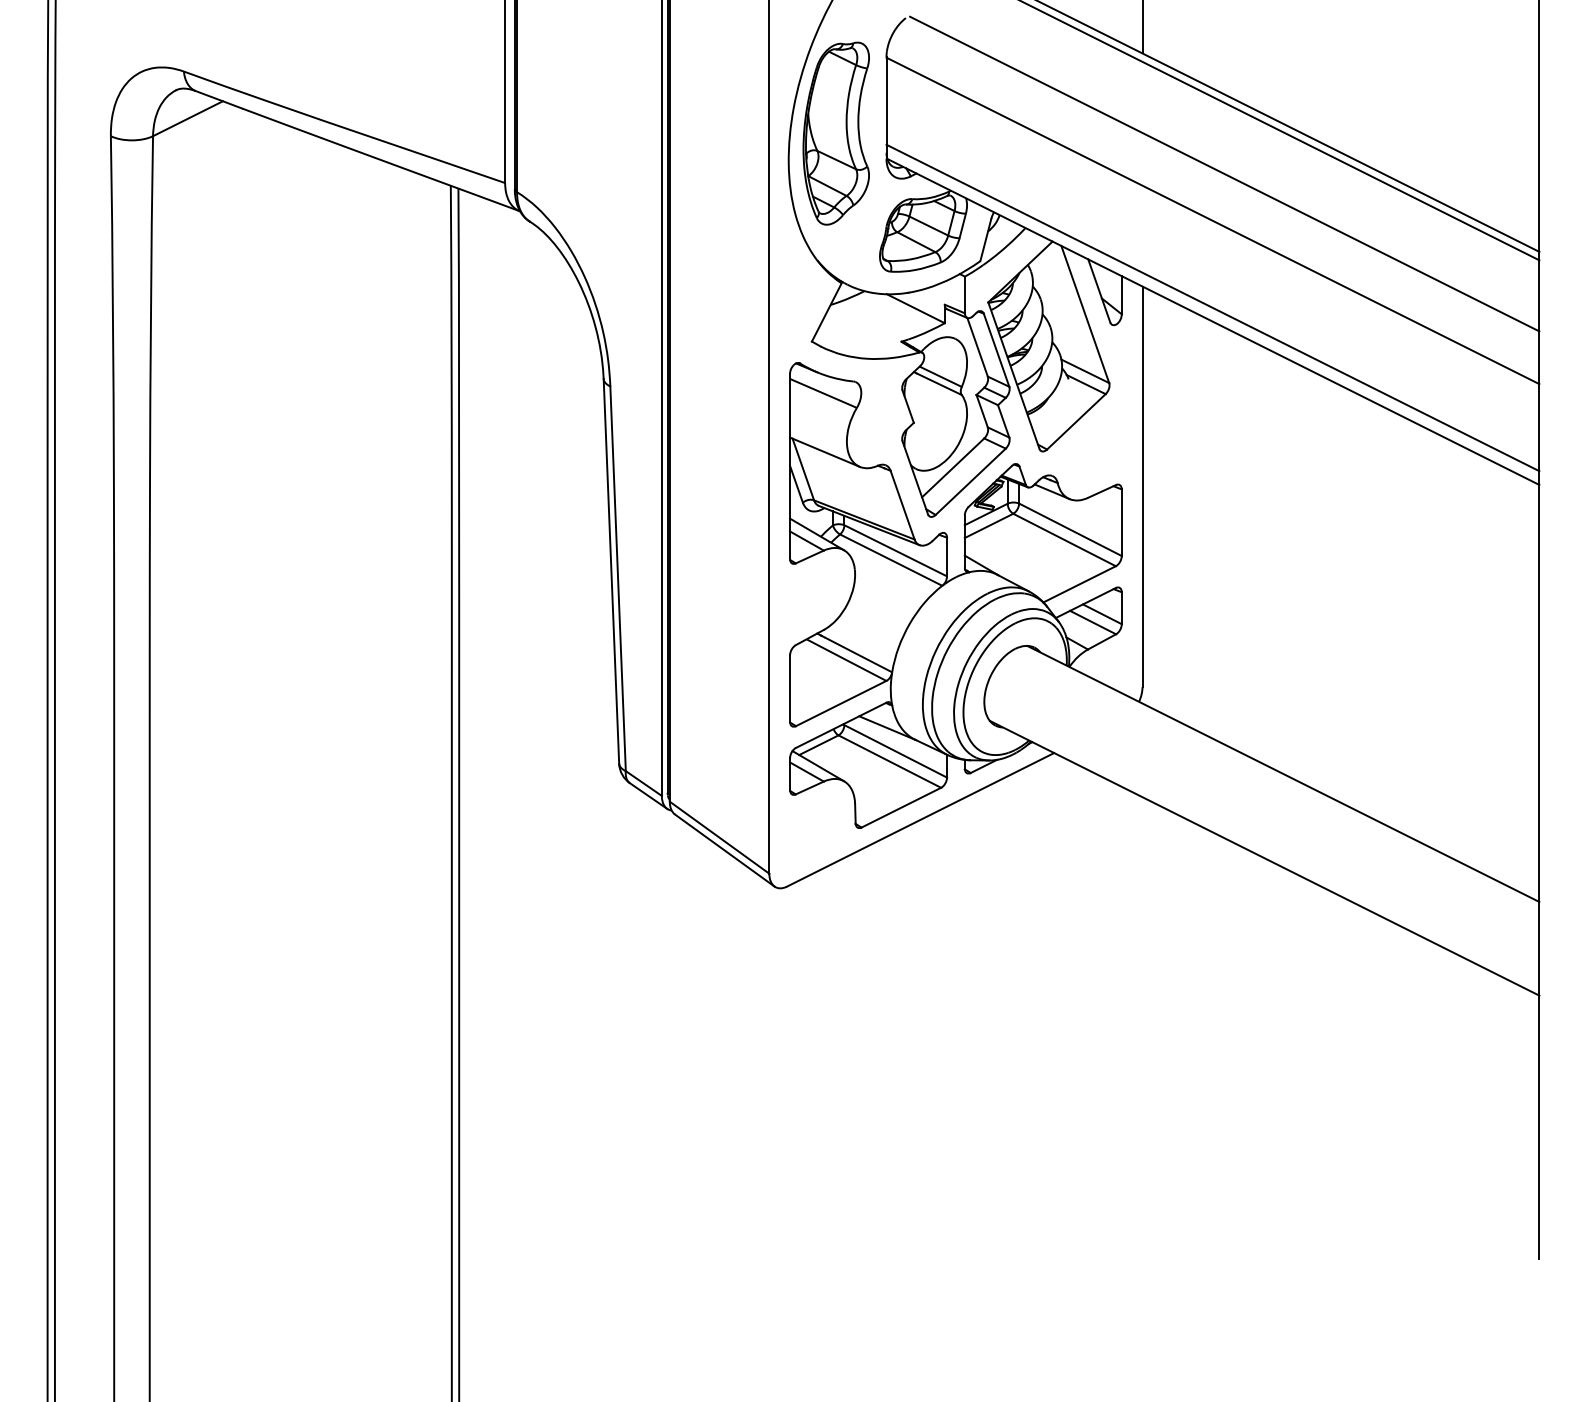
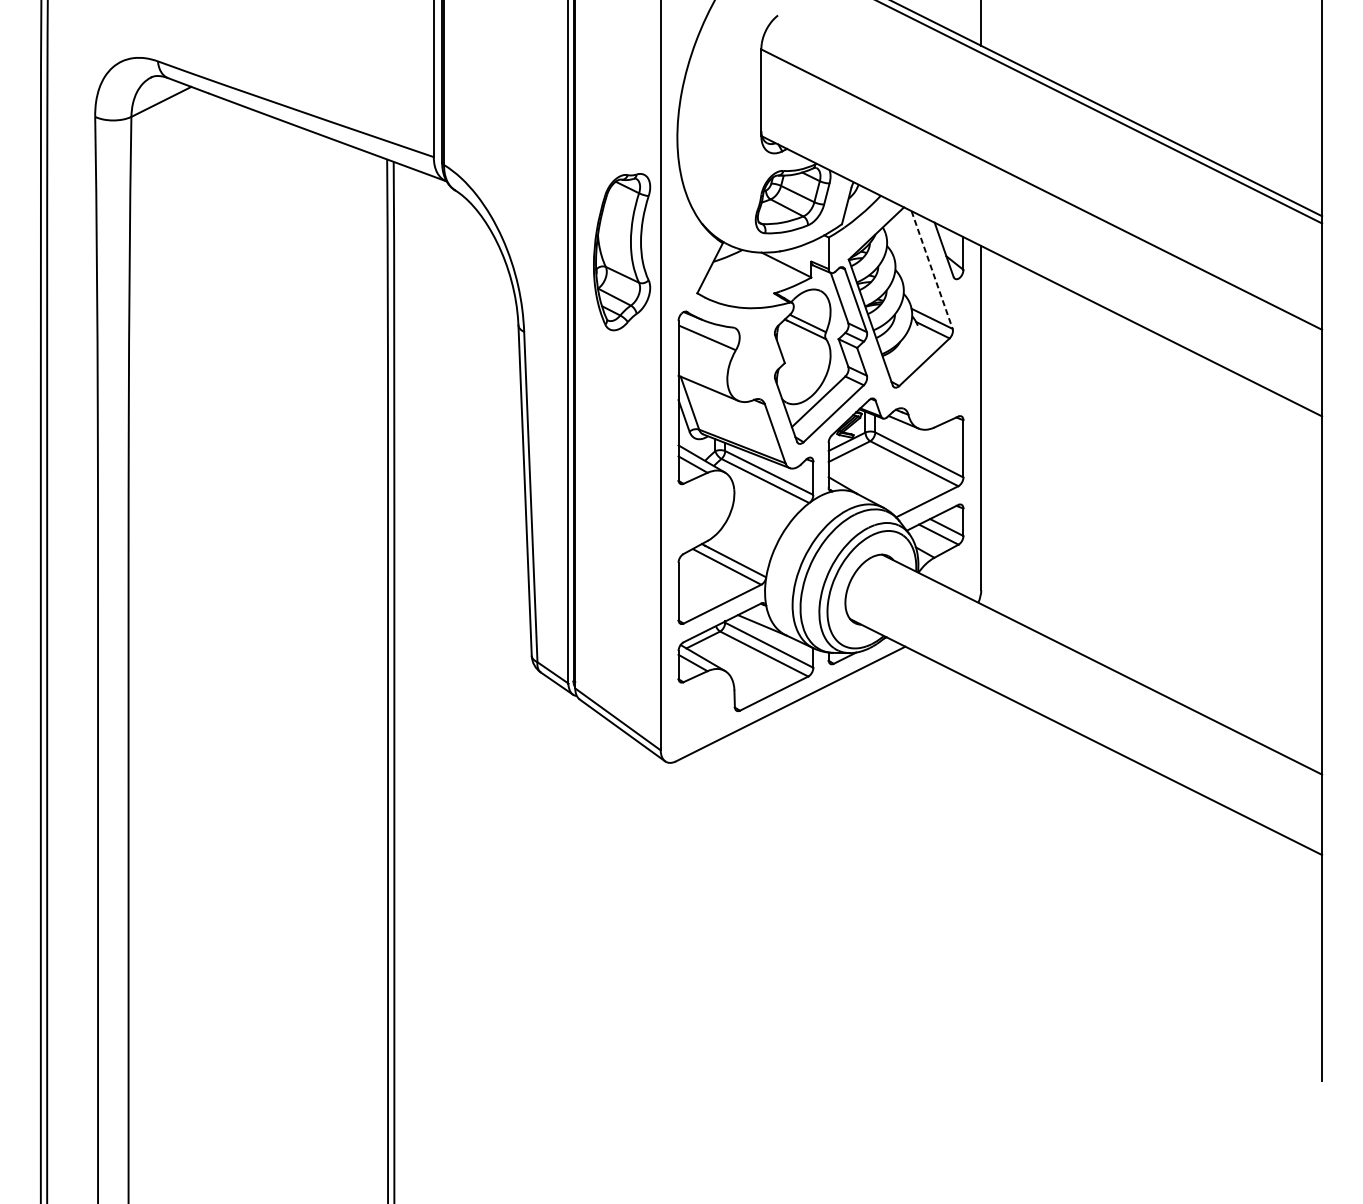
part: (835, 133) -> (621, 251), moved
line: (1224, 173) -> (1051, 148), removed
line: (1212, 307) -> (1041, 264), removed
line: (1085, 314) -> (932, 270), solid -> dashed

